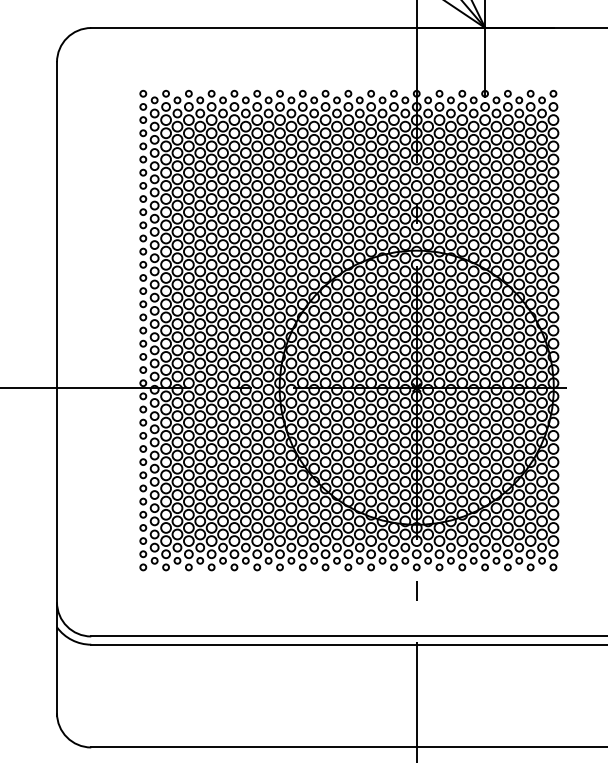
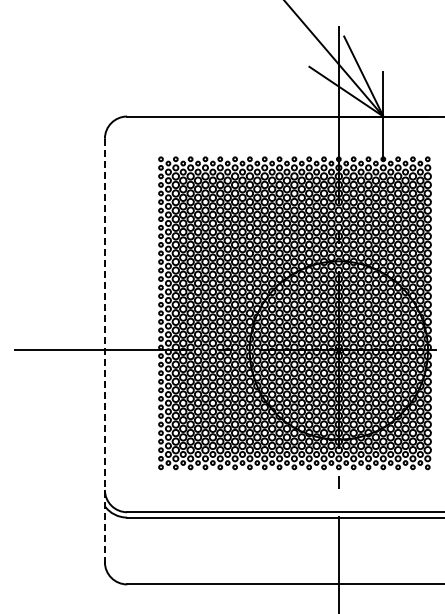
line: (56, 389) -> (104, 351), solid -> dashed

